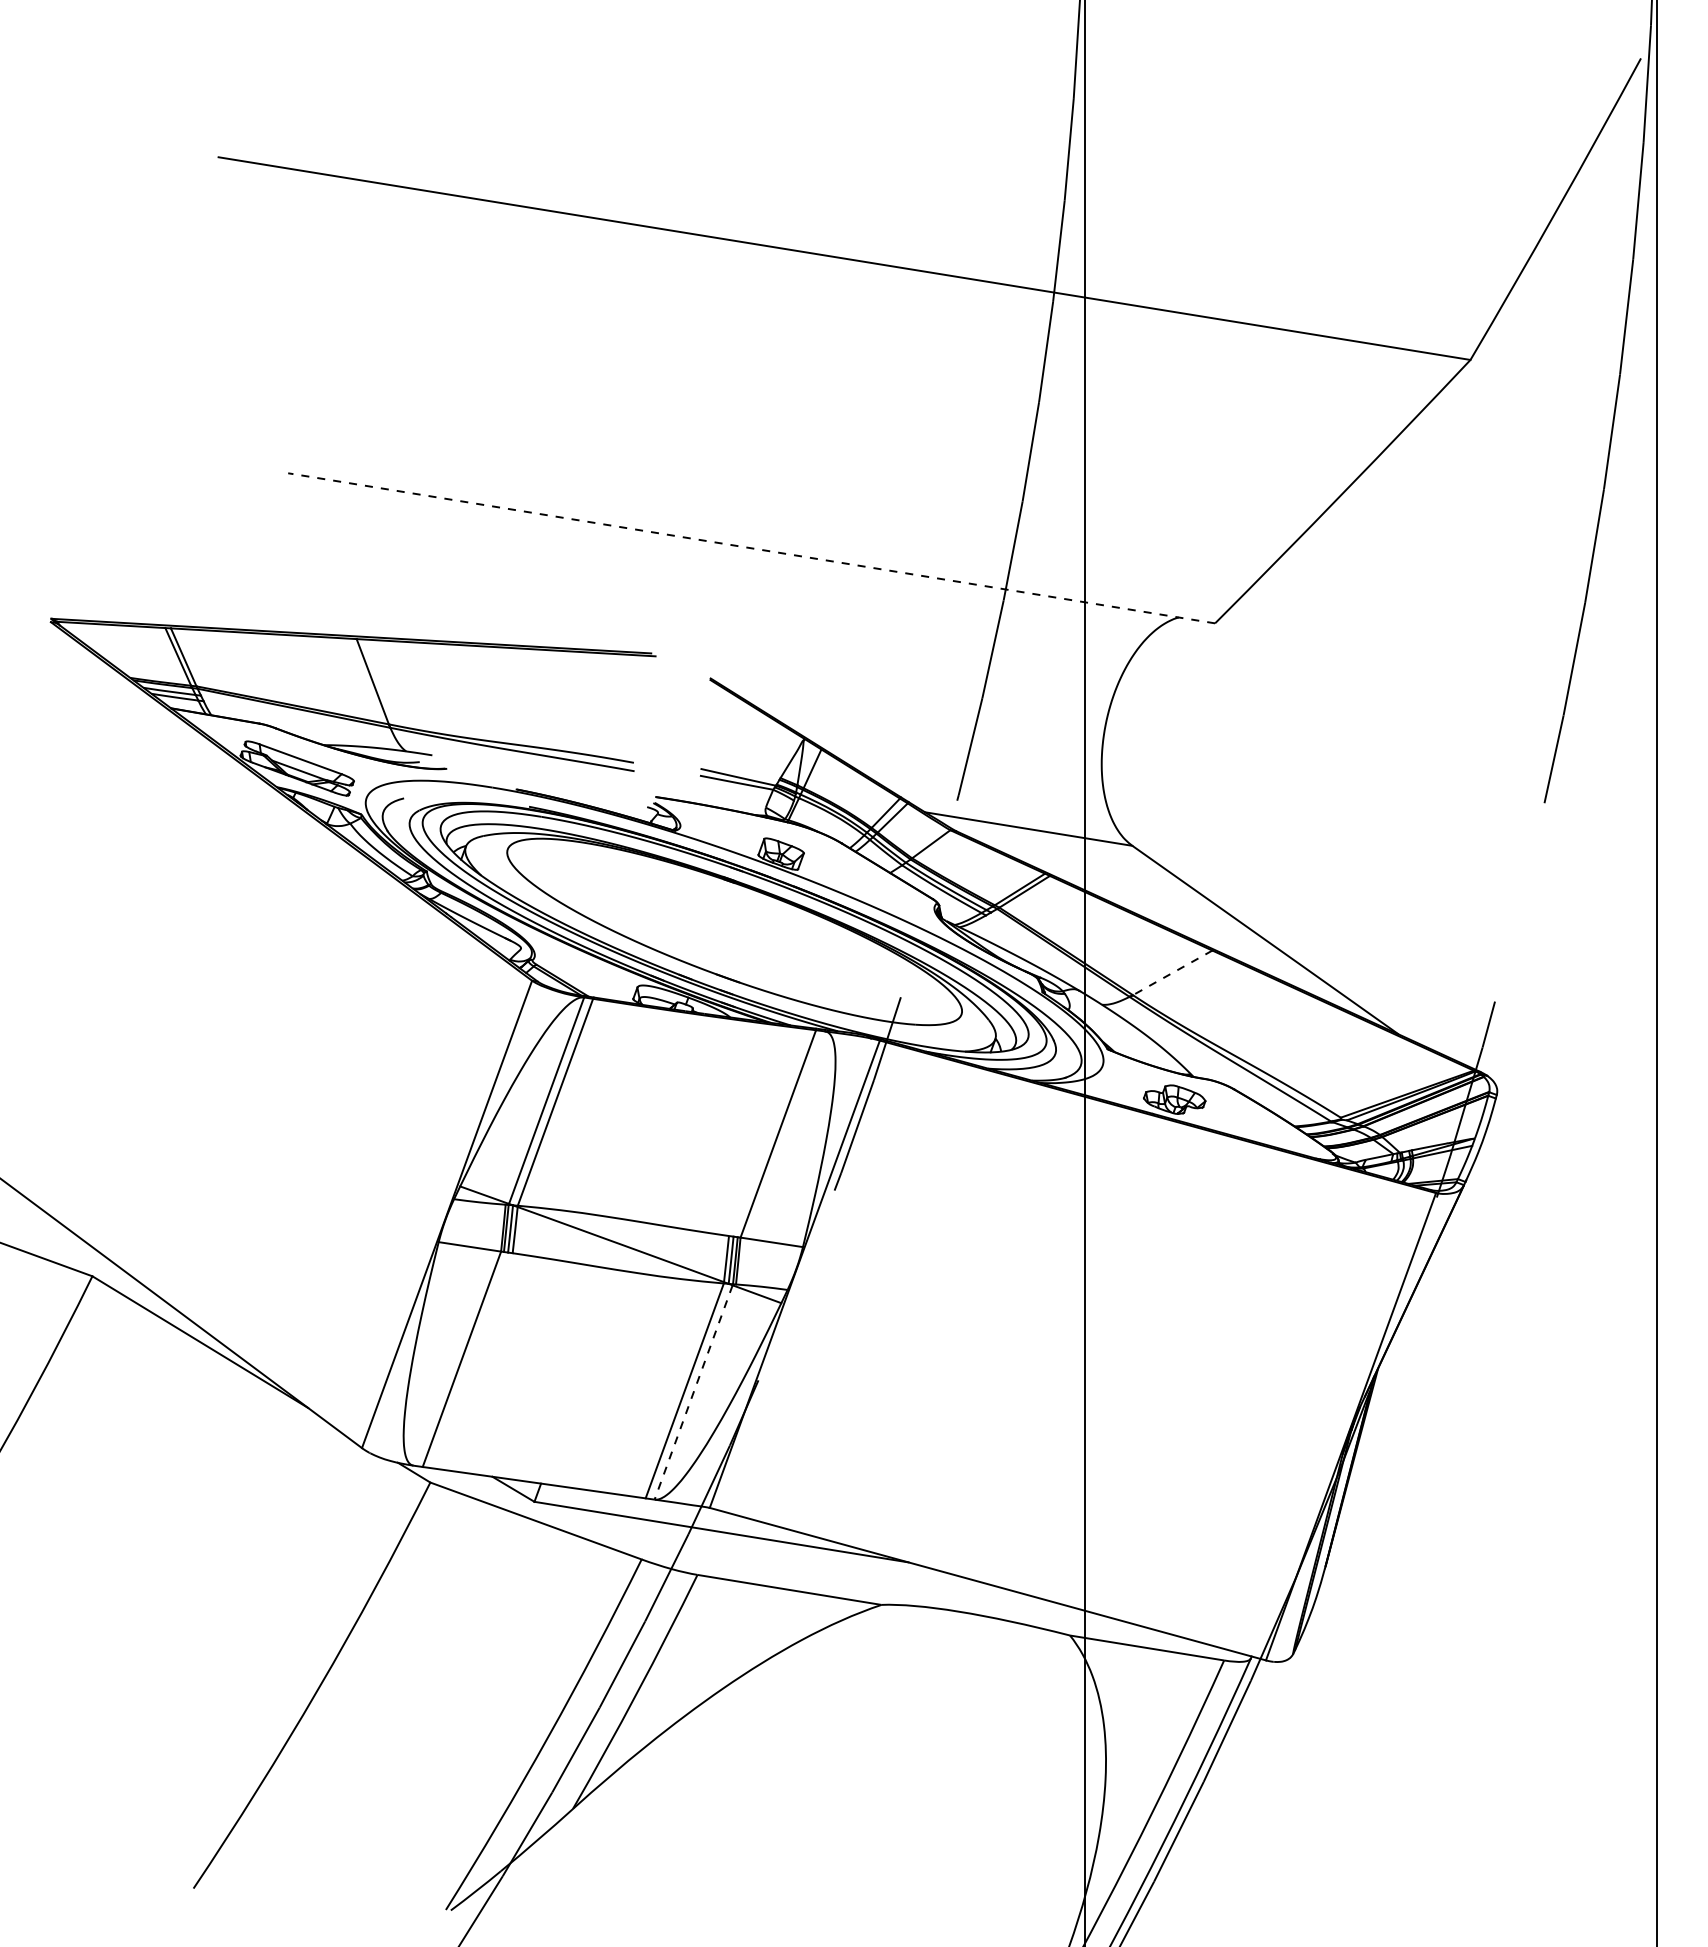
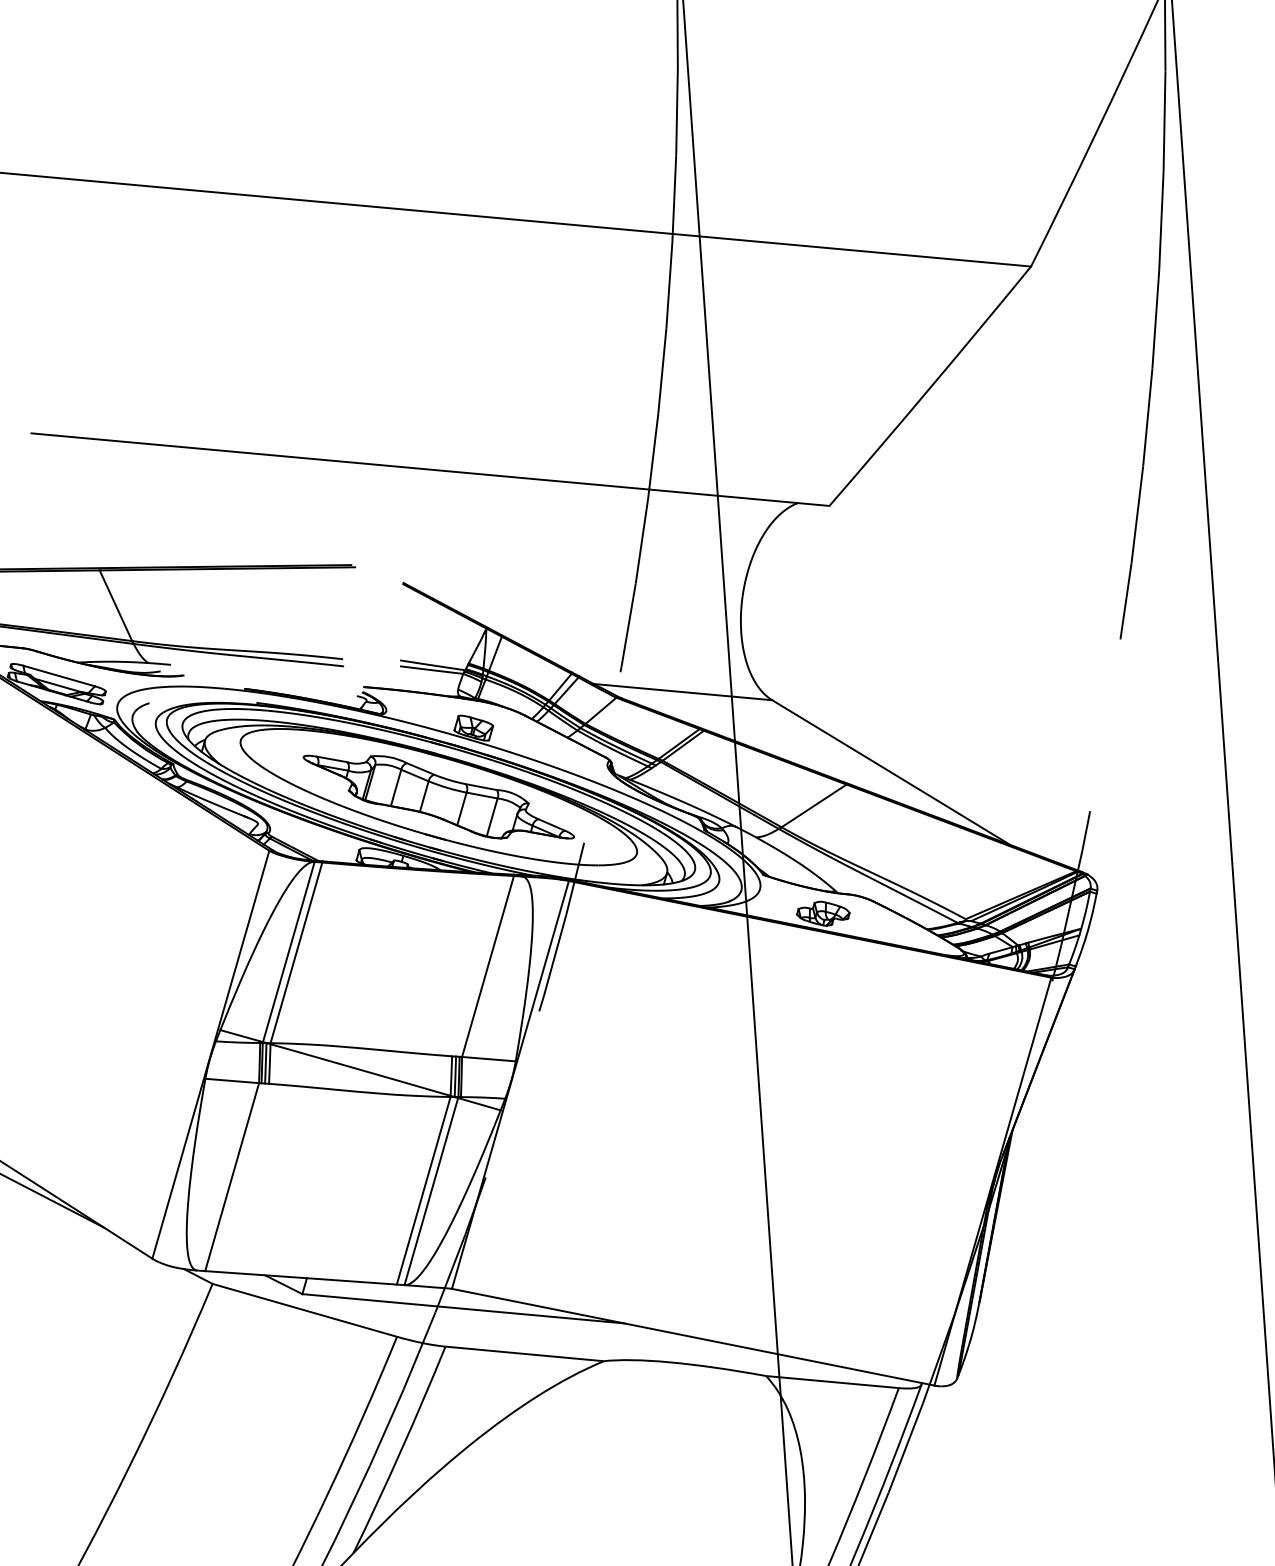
line: (751, 548) -> (430, 469), dashed -> solid
part: (734, 931) -> (438, 796), added
line: (1172, 972) -> (813, 805), dashed -> solid
line: (693, 1392) -> (431, 1191), dashed -> solid

